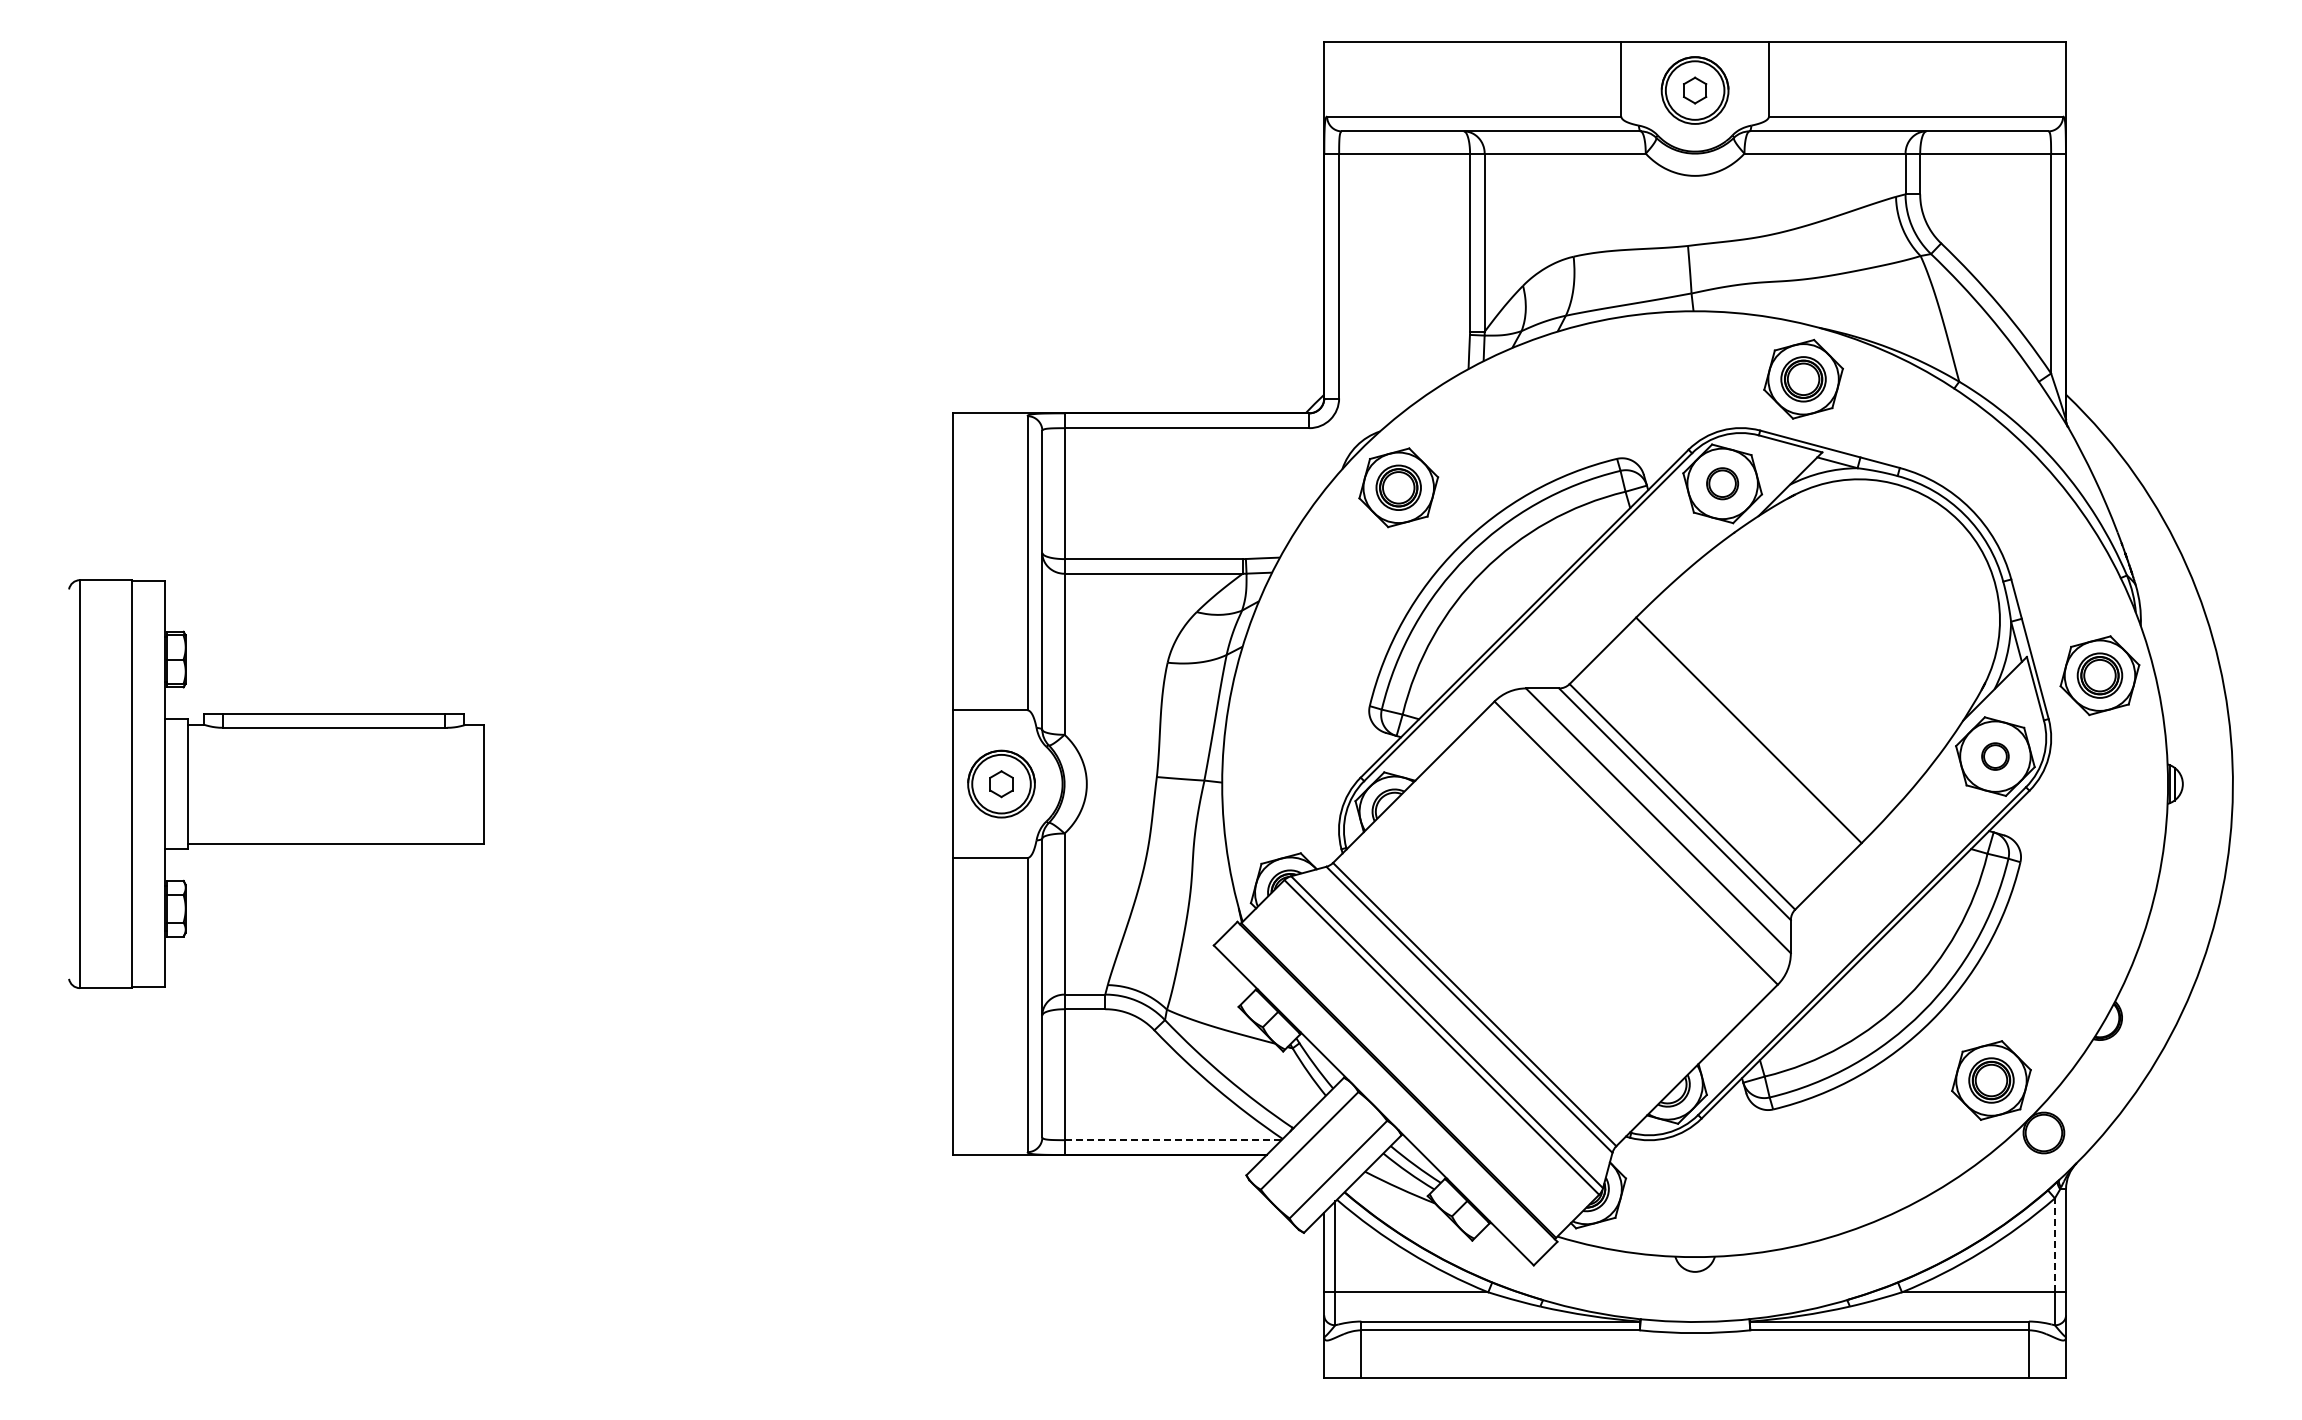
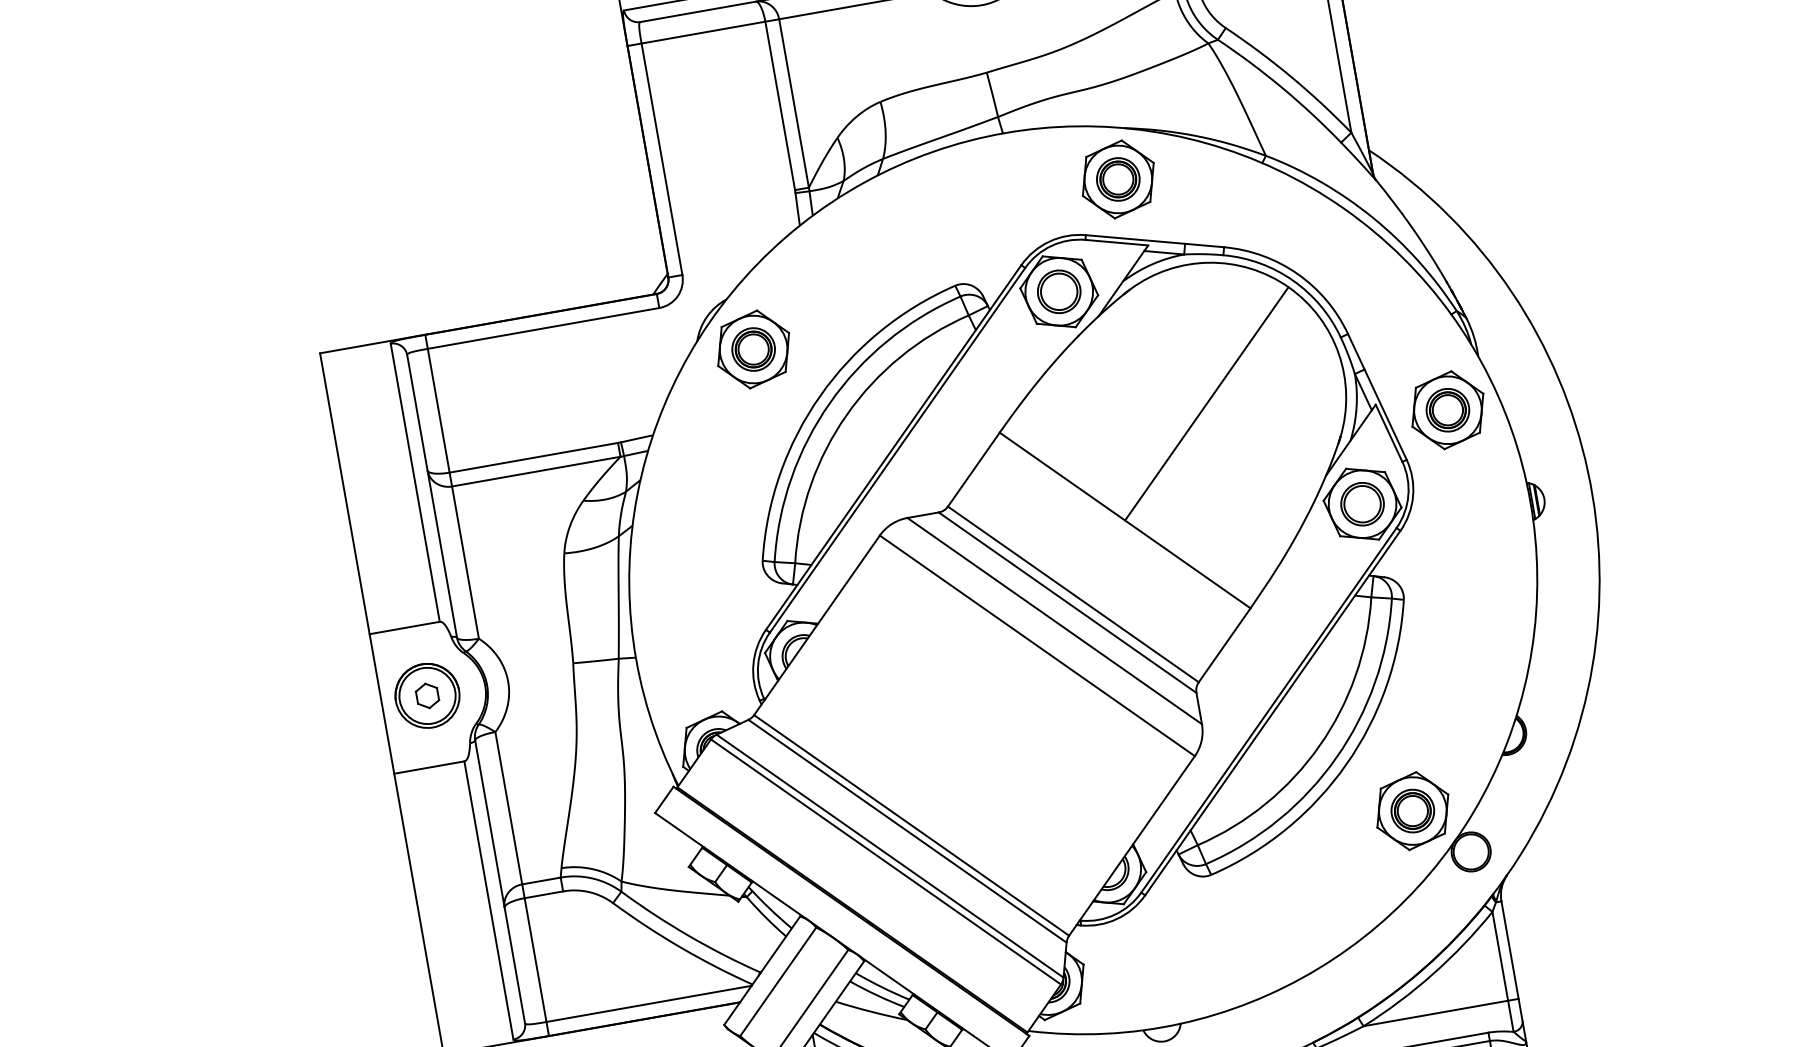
part: (1722, 483) -> (1059, 291), size x1.43
line: (1853, 625) -> (1206, 403), added
part: (1995, 756) -> (1362, 504), size x1.67
line: (1173, 1140) -> (649, 1004), dashed -> solid
line: (2054, 1245) -> (1499, 956), dashed -> solid

